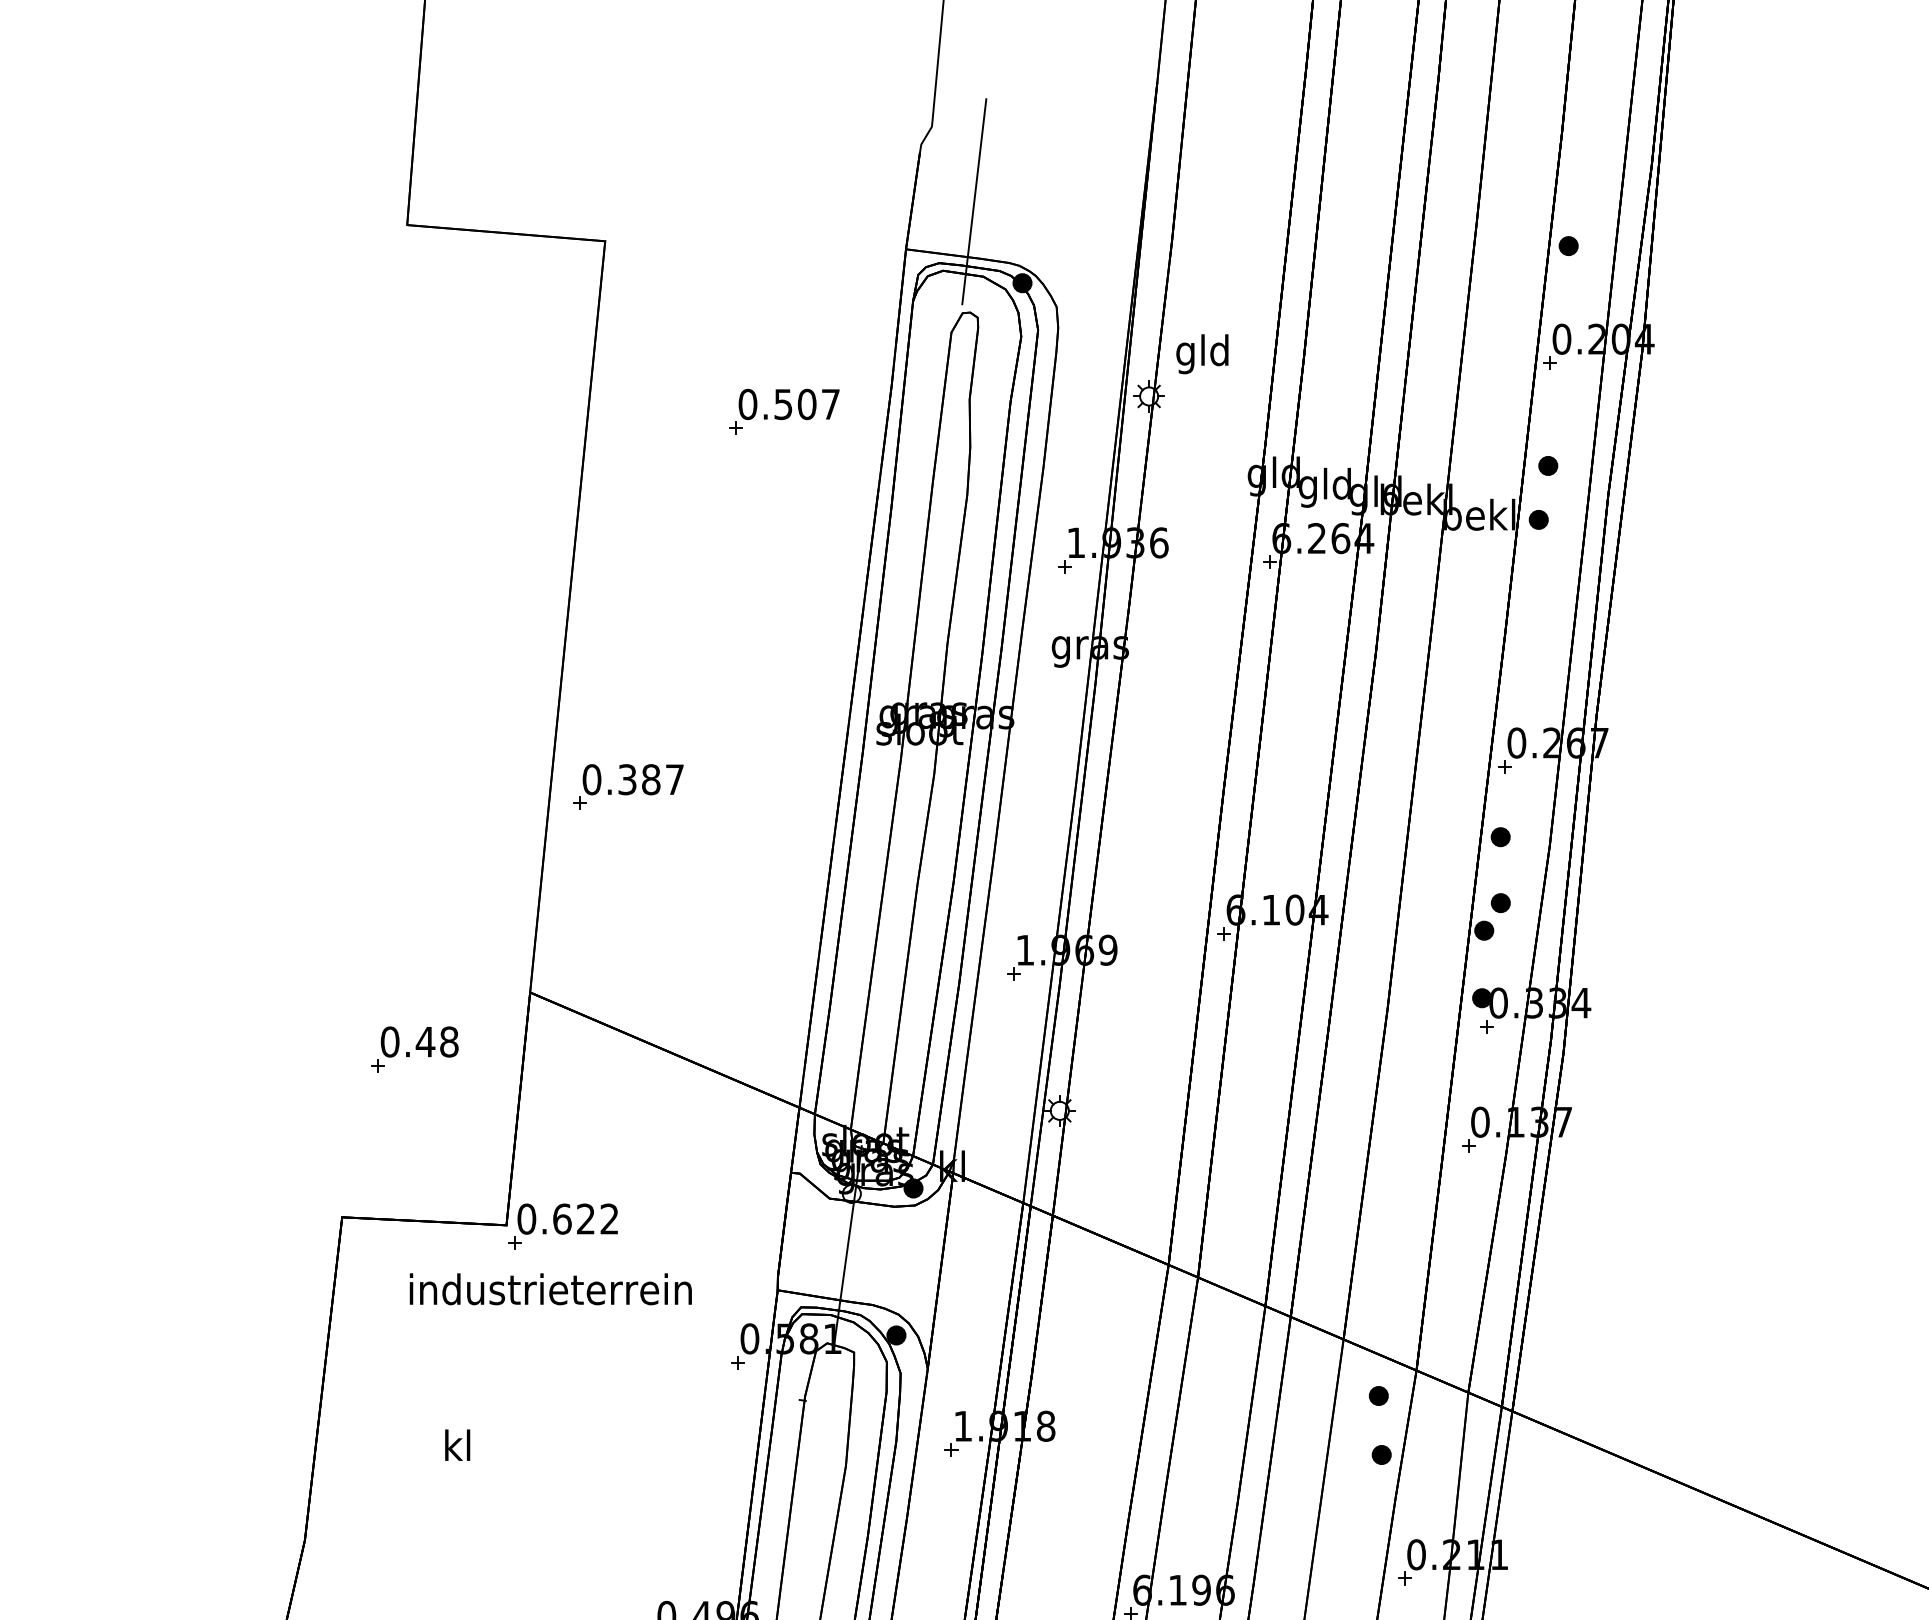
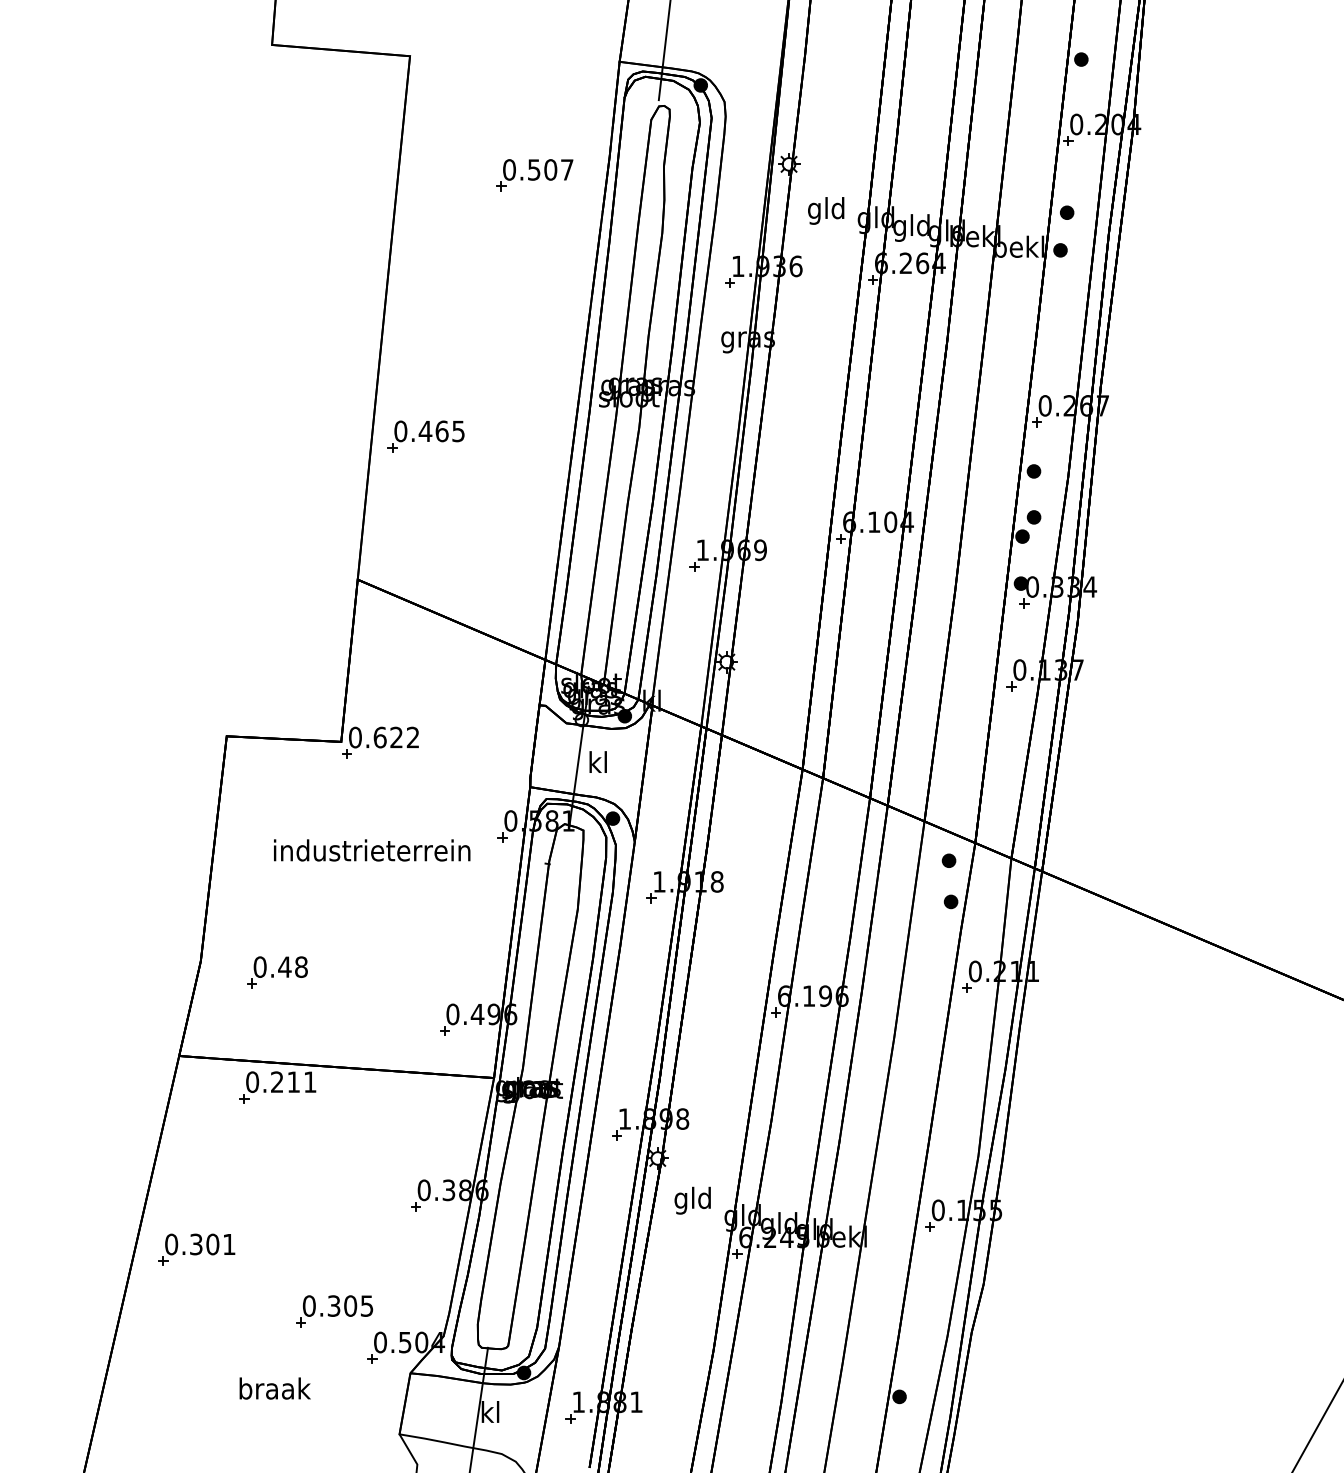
text: (1202, 353) -> (826, 210), moved
text: (650, 779) -> (441, 431), 0.387 -> 0.465
part: (414, 1049) -> (277, 972), moved
text: (551, 1289) -> (372, 850), moved
text: (456, 1444) -> (597, 761), moved

